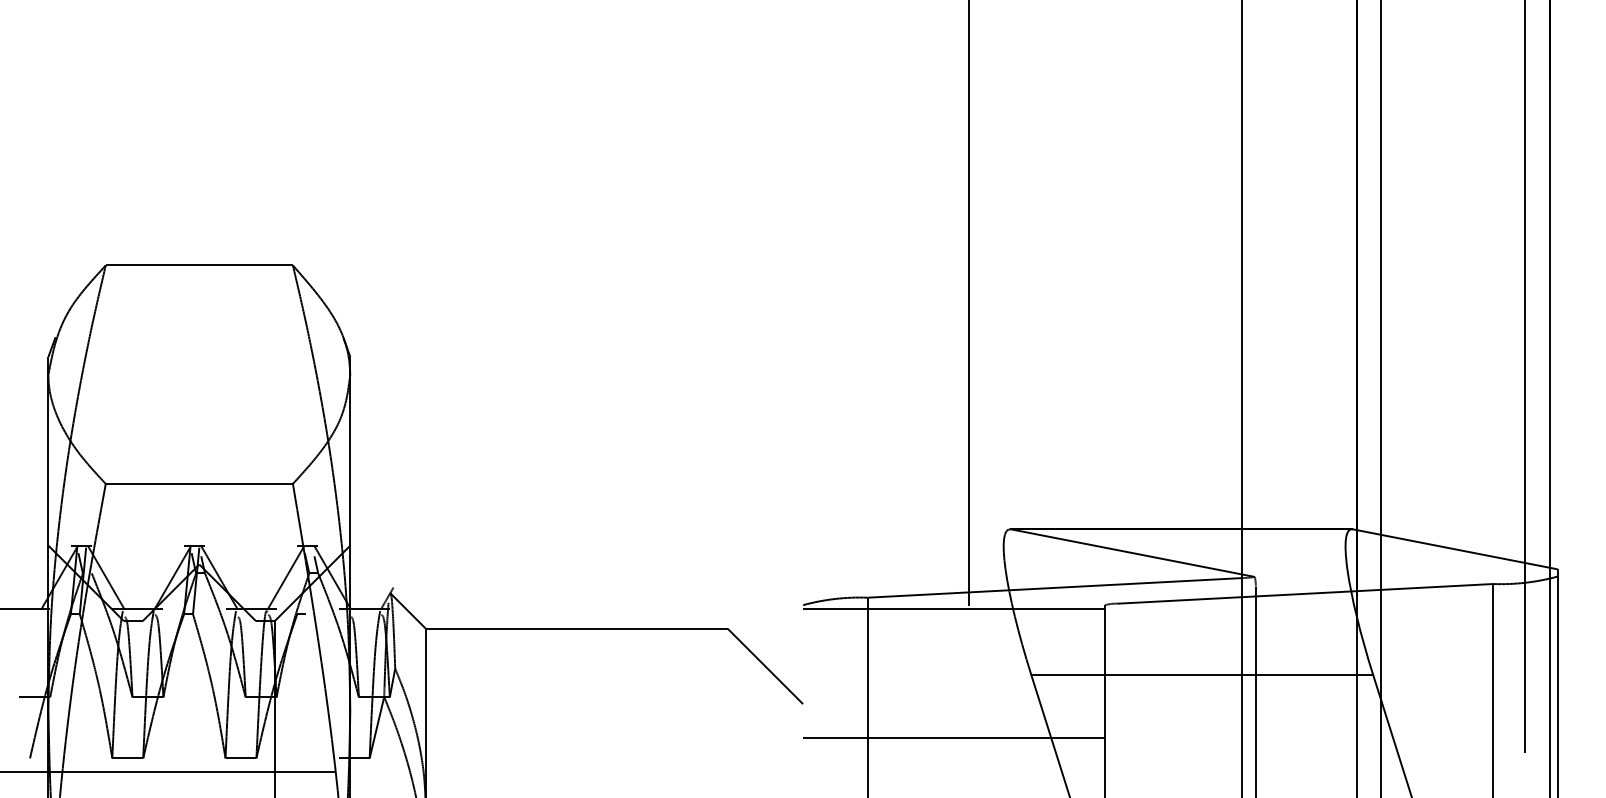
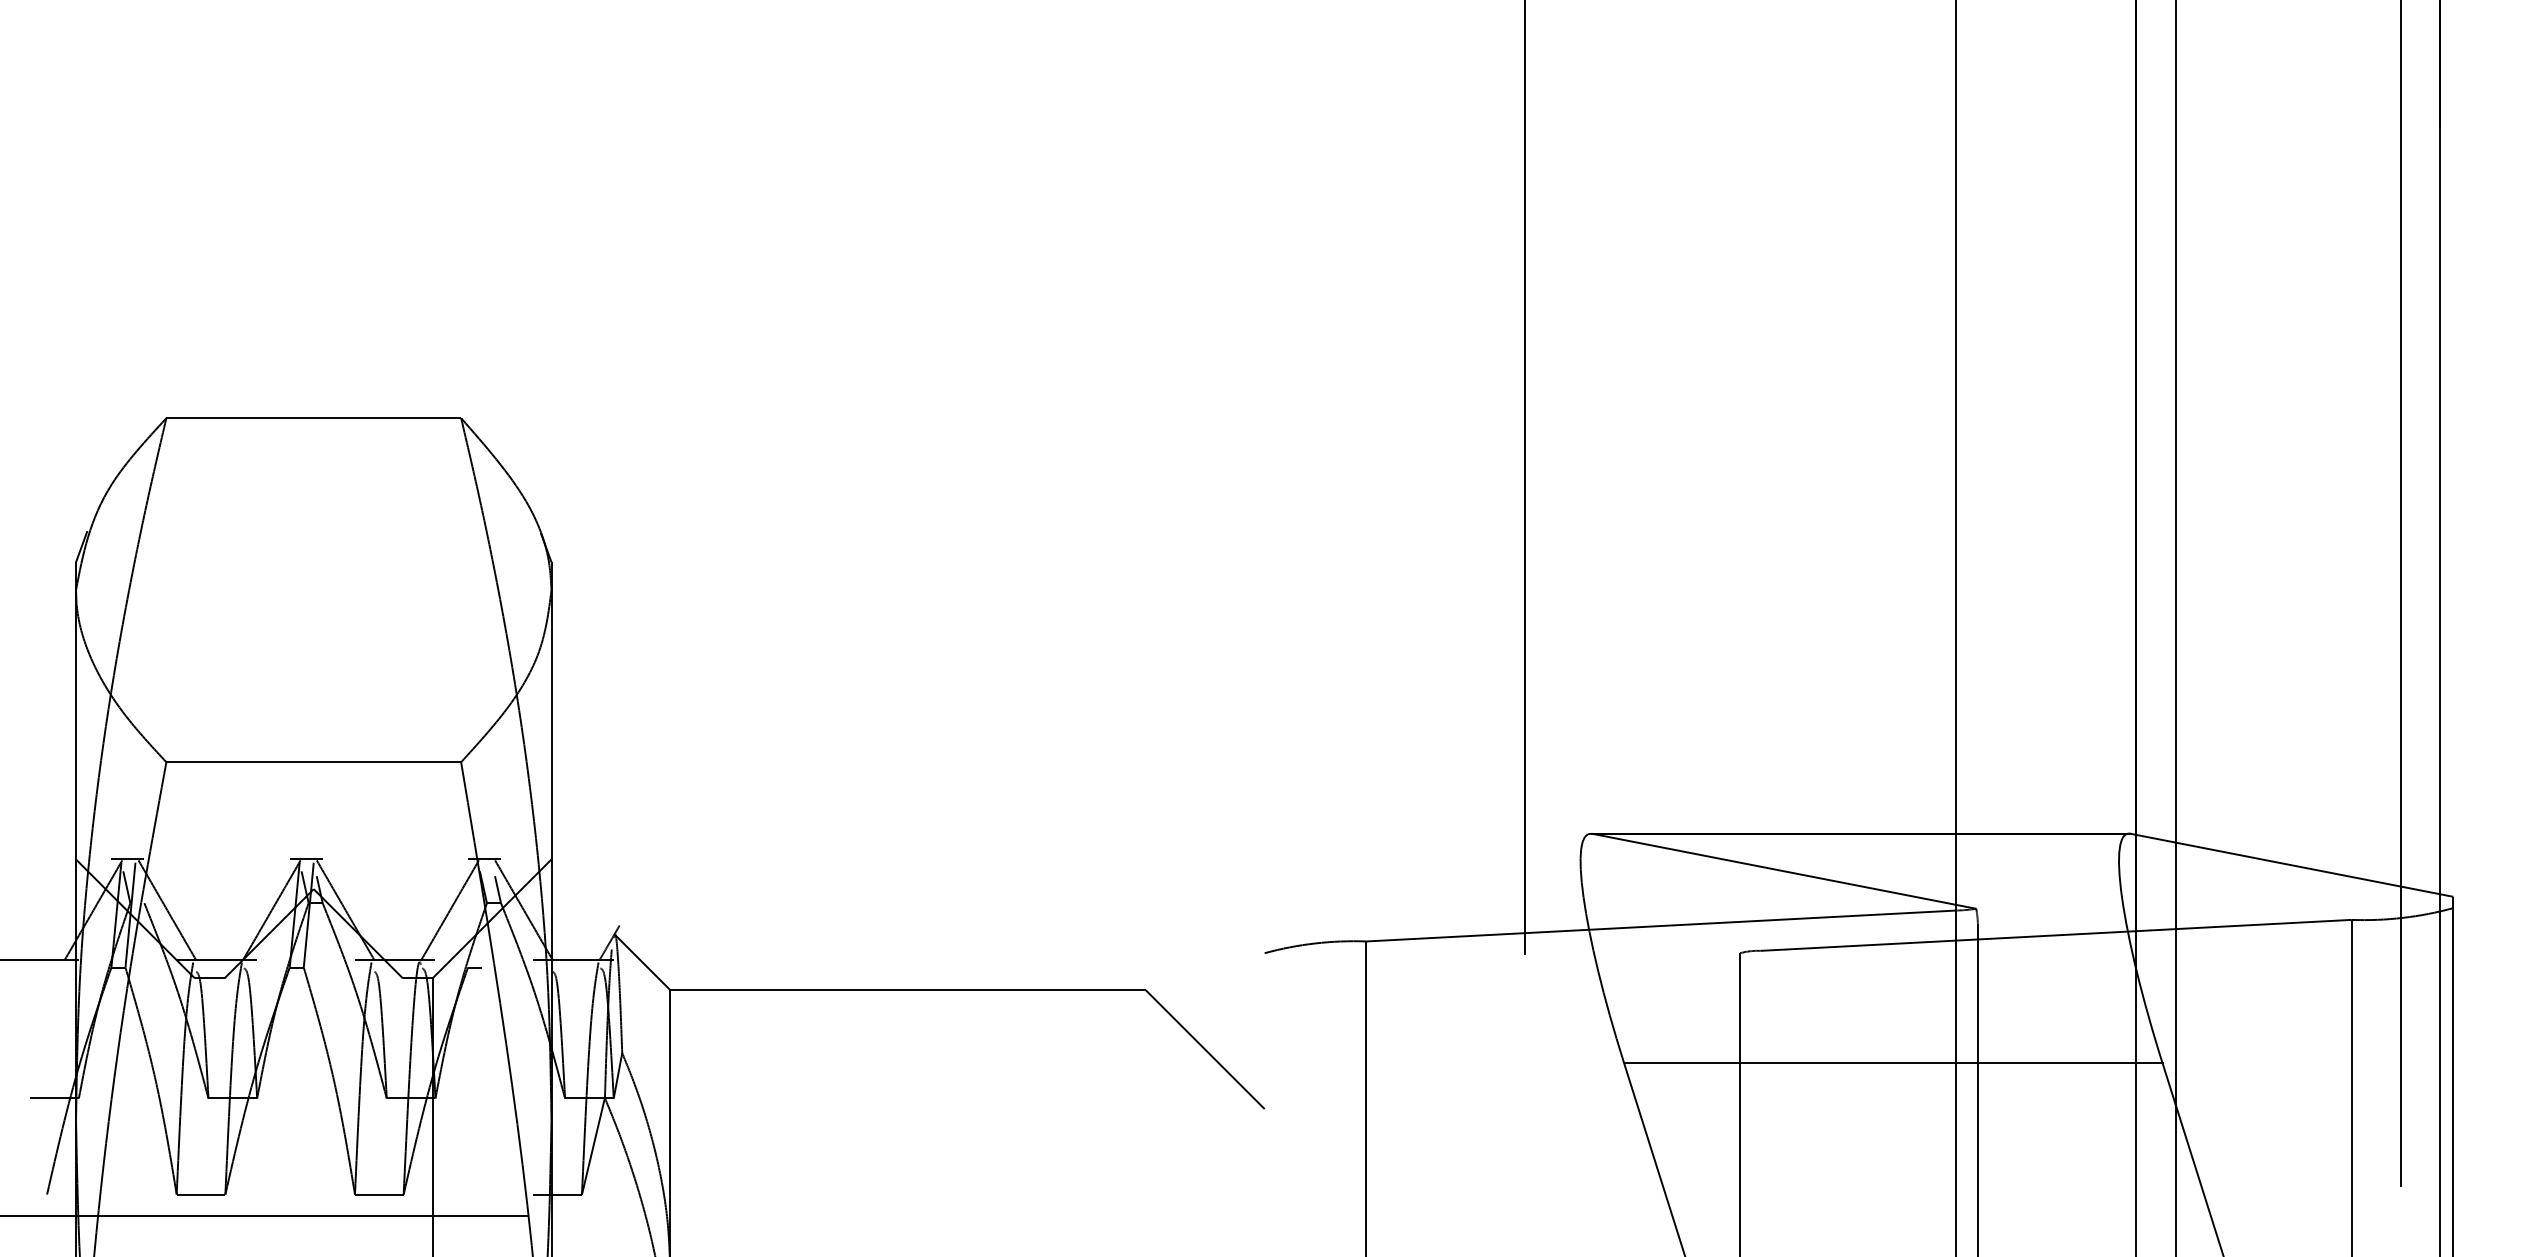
line: (954, 609) -> (1503, 960), removed
line: (954, 737) -> (1503, 1161), removed

